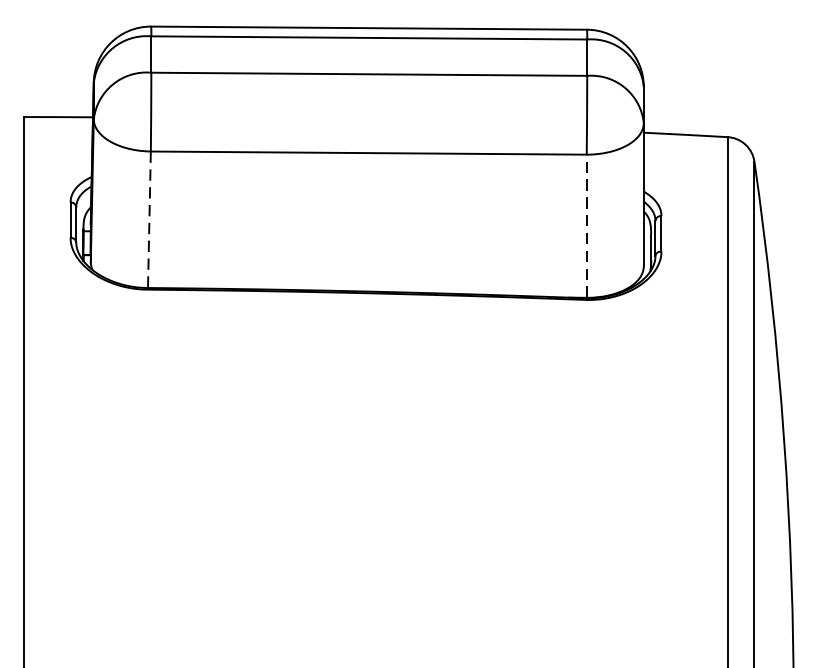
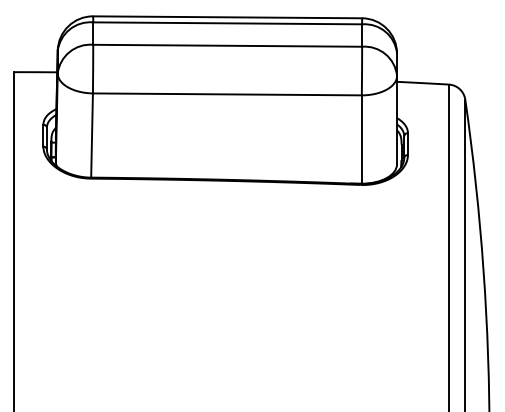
line: (150, 221) -> (92, 136), dashed -> solid
line: (586, 226) -> (361, 139), dashed -> solid

